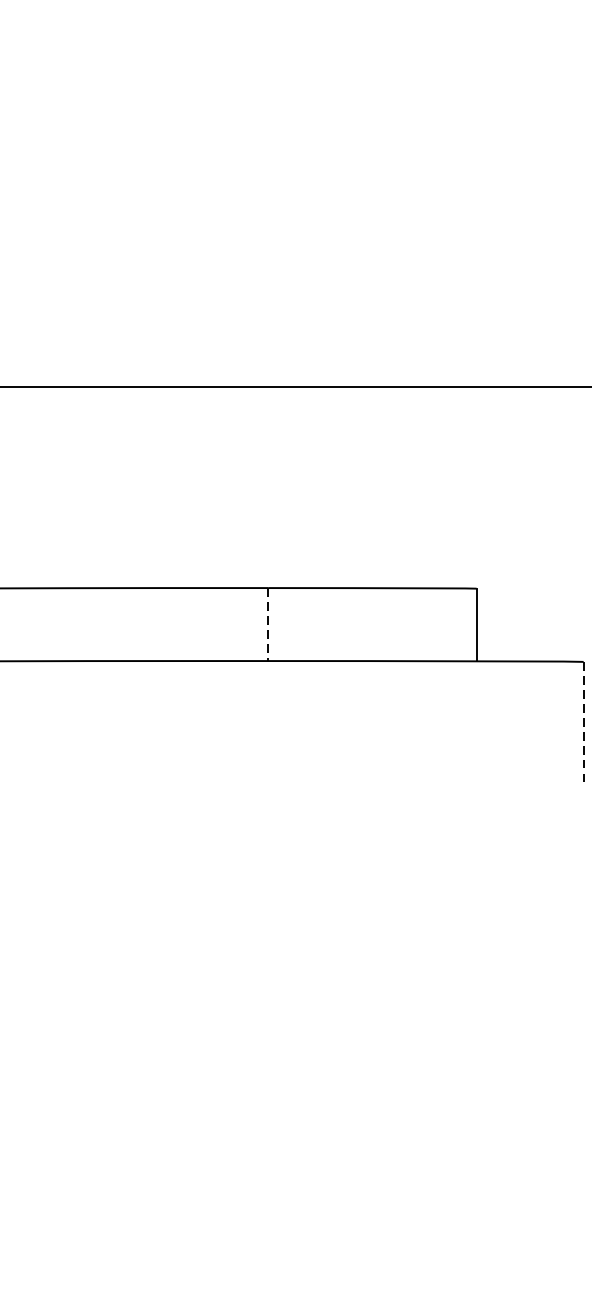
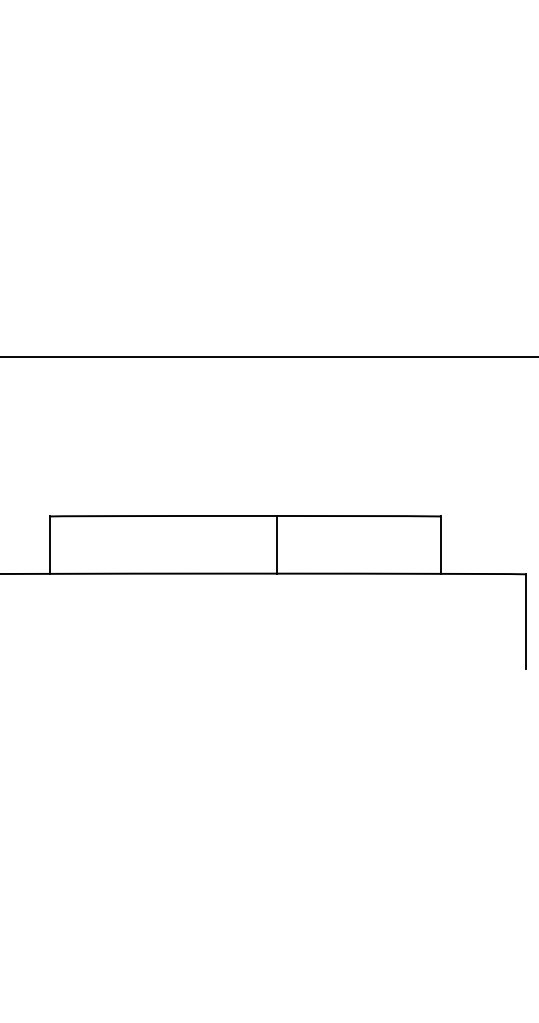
line: (268, 624) -> (276, 544), dashed -> solid
line: (583, 721) -> (525, 621), dashed -> solid

